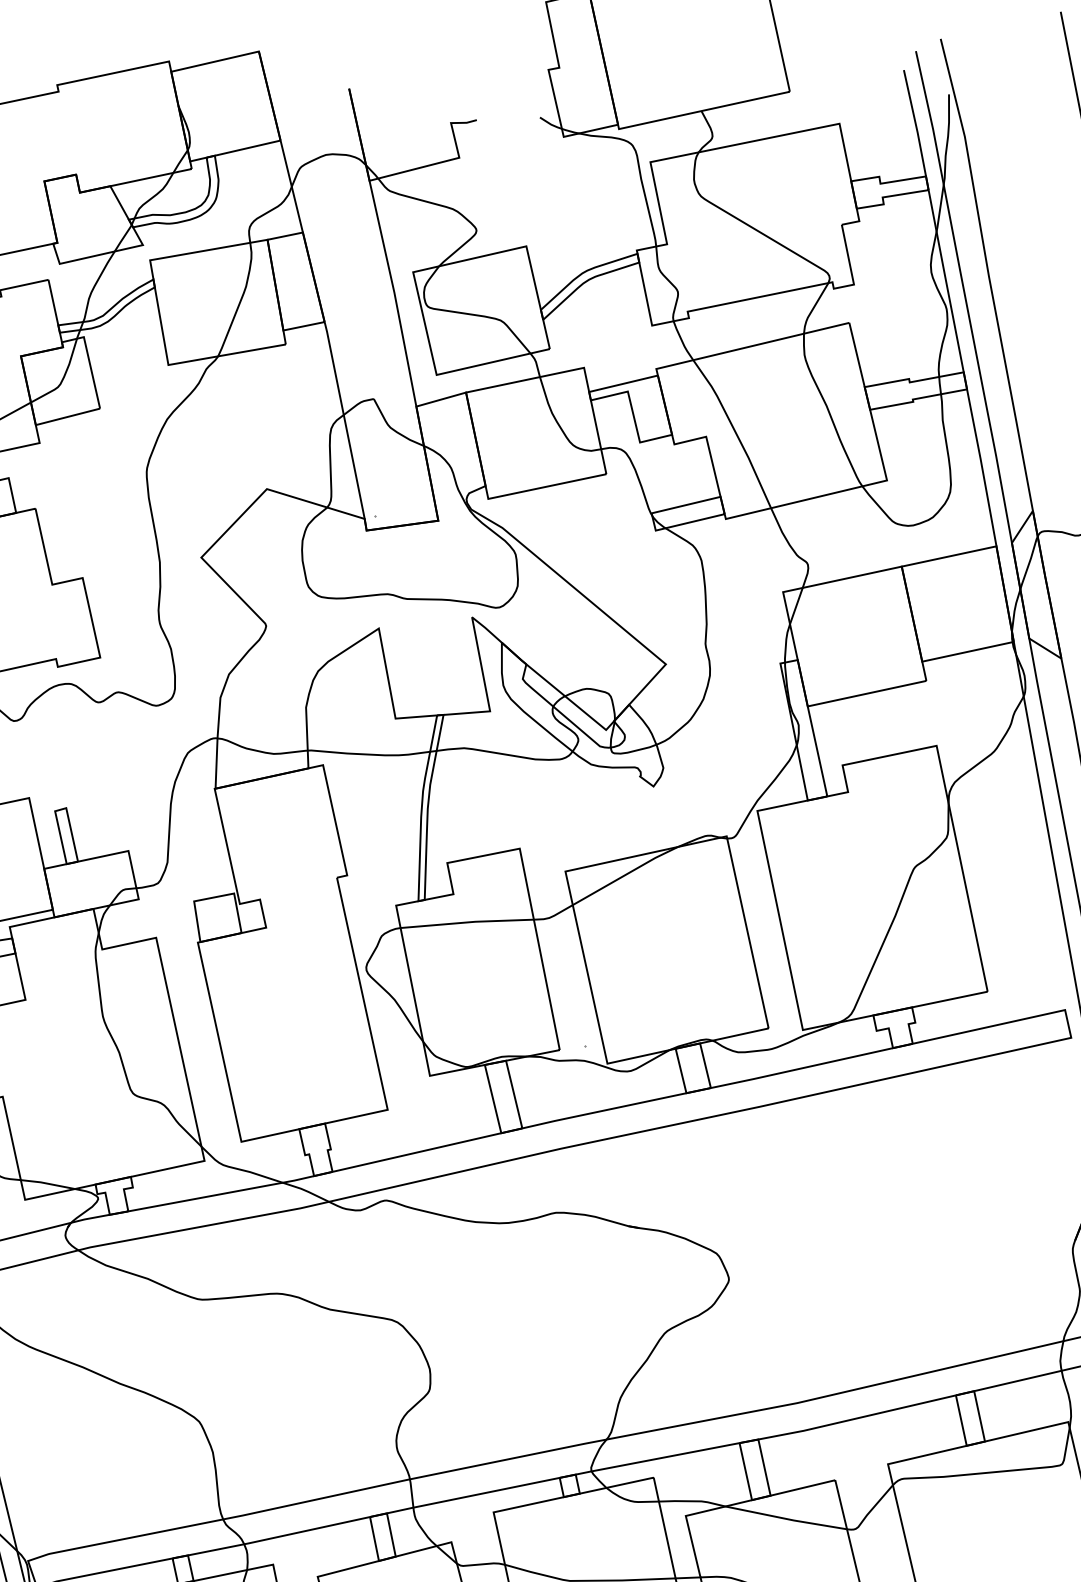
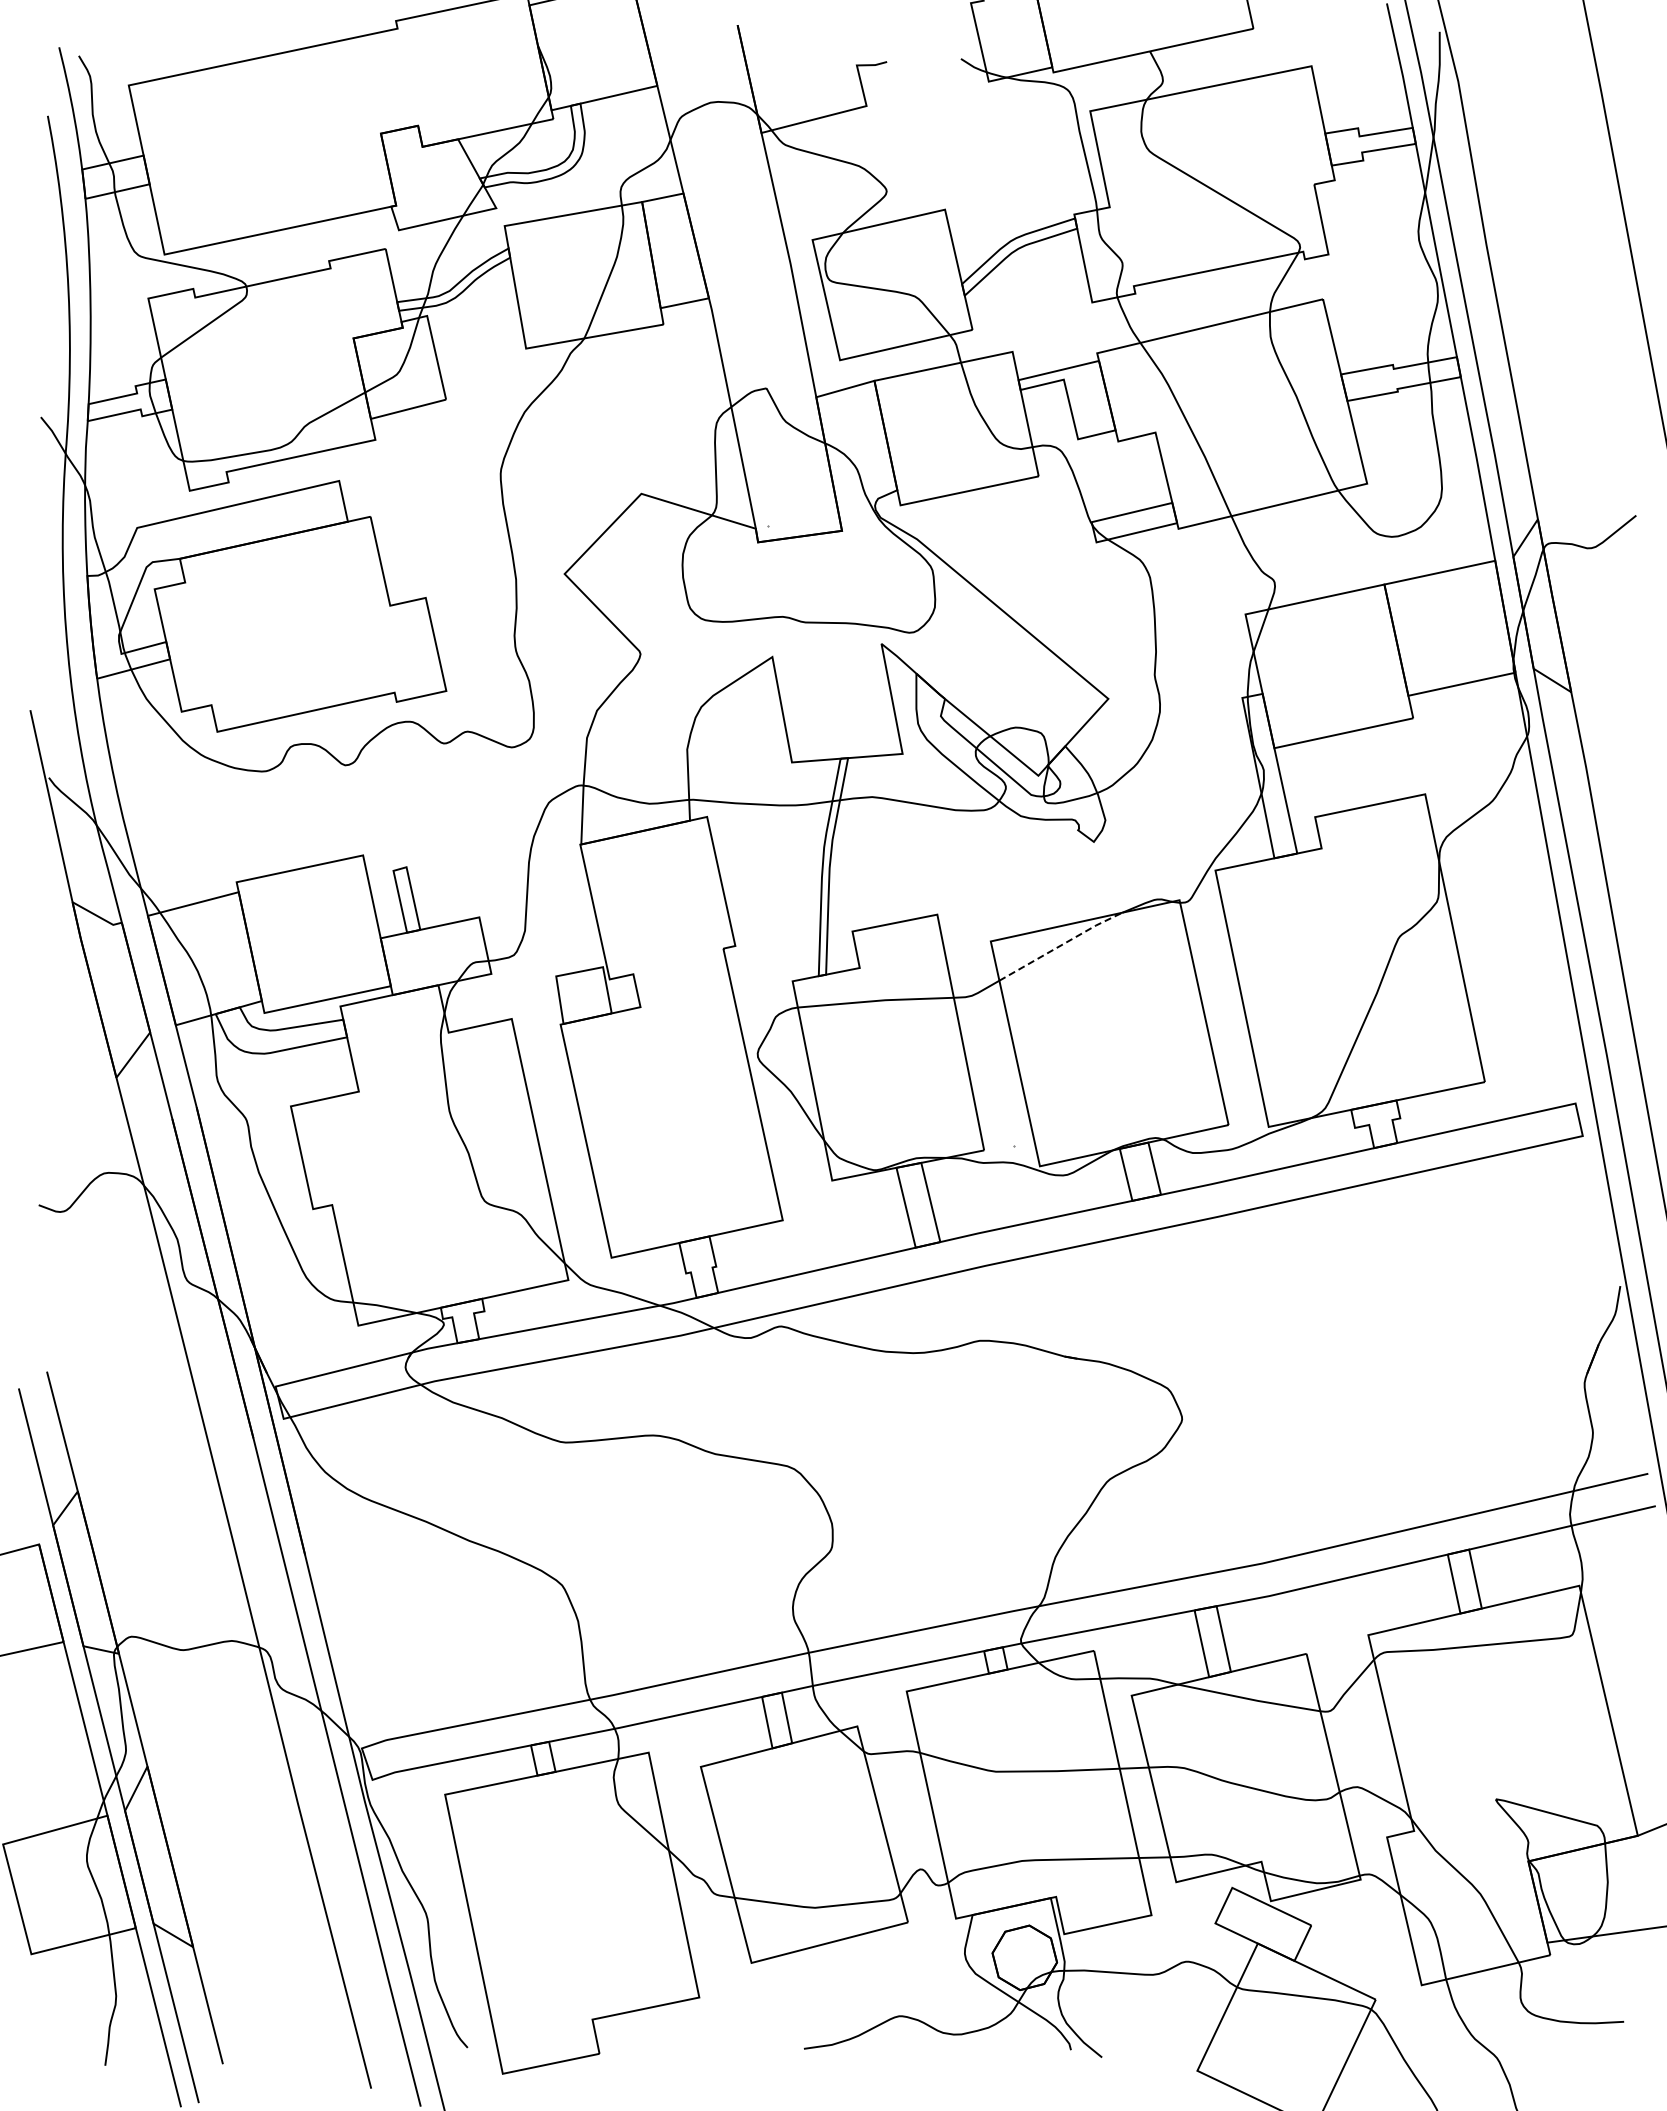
line: (625, 875) -> (1061, 945), solid -> dashed

